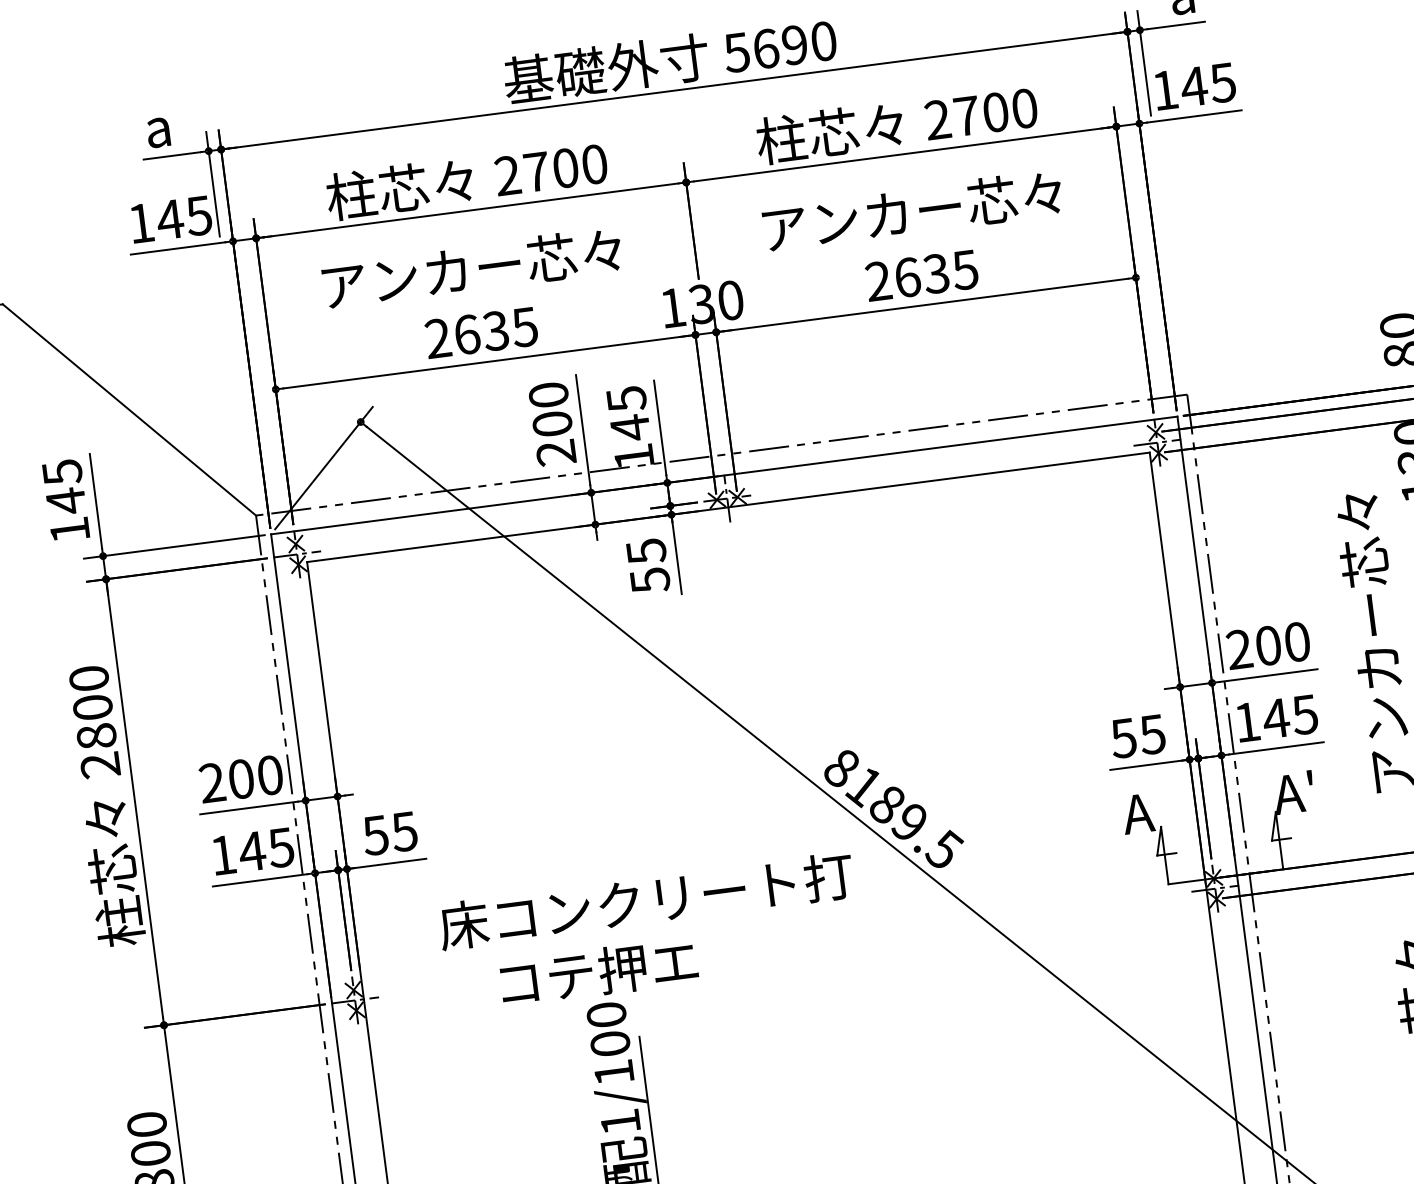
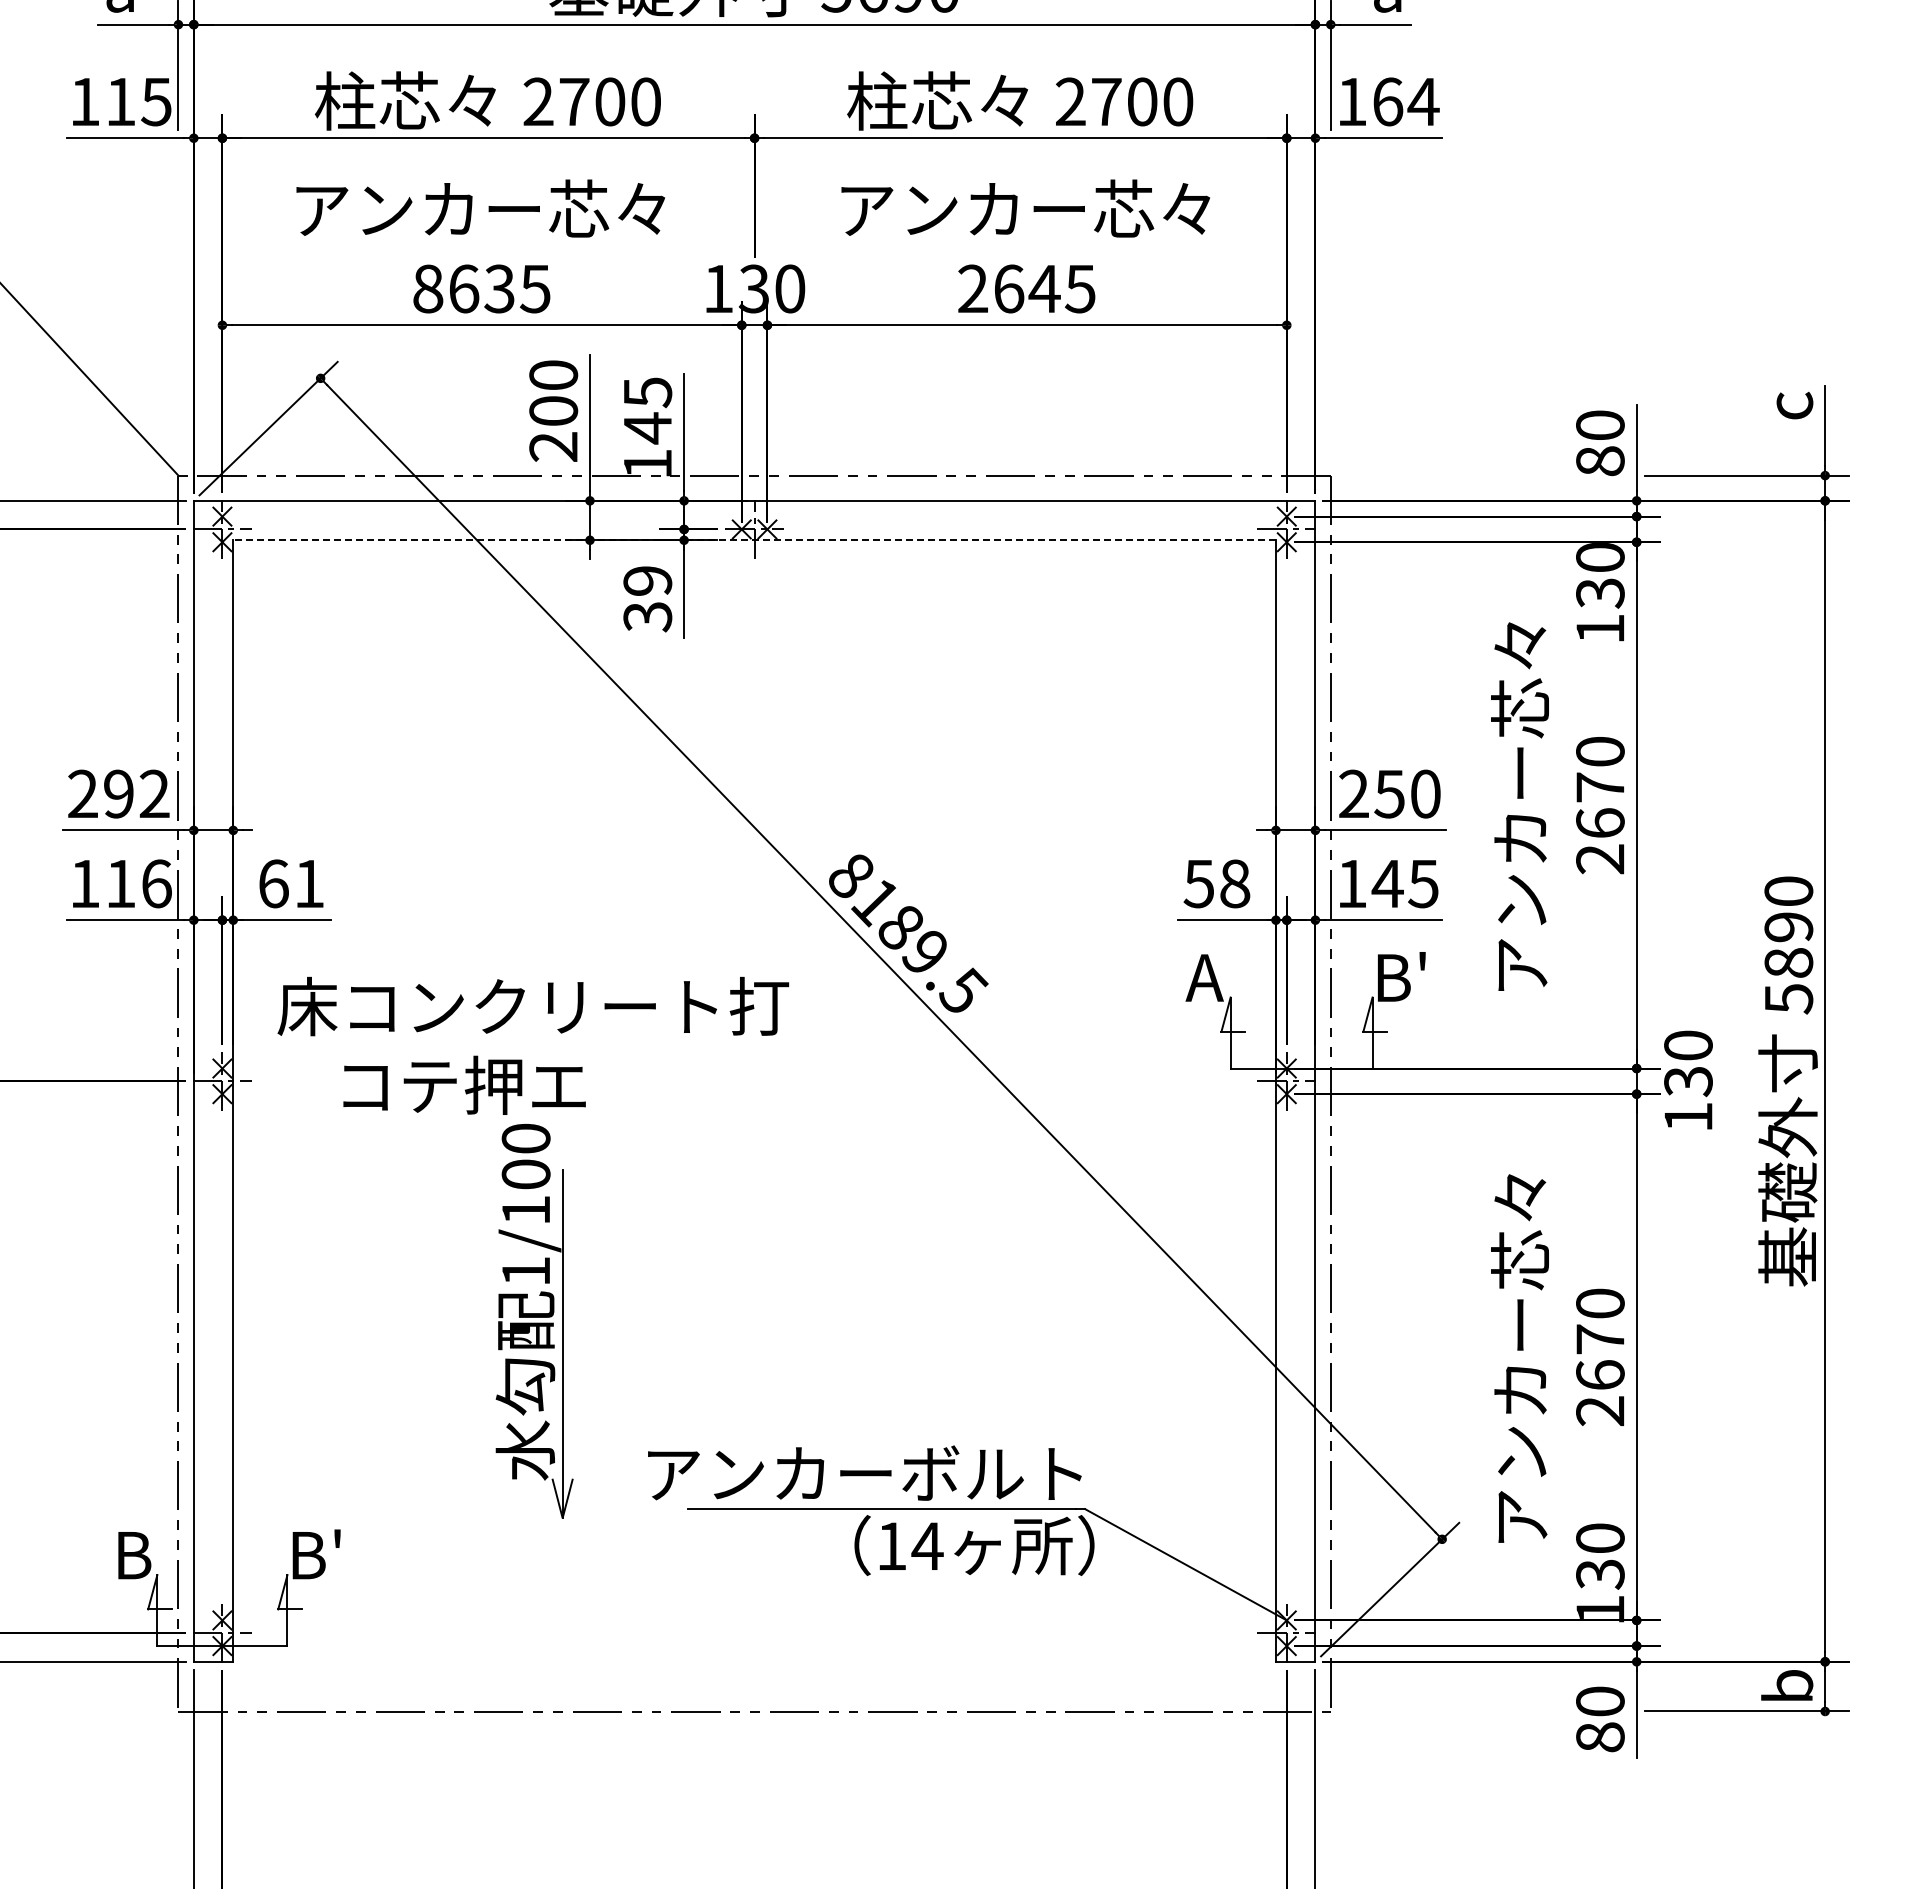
text: (1208, 84) -> (1405, 101), 145 -> 164
text: (169, 219) -> (120, 101), 145 -> 115
text: (936, 273) -> (1044, 288), 2635 -> 2645
text: (438, 338) -> (428, 288), 2635 -> 8635
line: (728, 507) -> (754, 540), solid -> dashed
text: (648, 566) -> (647, 599), 55 -> 39
text: (1268, 645) -> (1389, 793), 200 -> 250
text: (1152, 734) -> (1234, 883), 55 -> 58
text: (255, 776) -> (136, 793), 200 -> 292
text: (1295, 792) -> (1399, 976), A' -> B'
text: (390, 833) -> (291, 883), 55 -> 61
text: (265, 849) -> (137, 883), 145 -> 116
text: (650, 932) -> (533, 1045), moved

